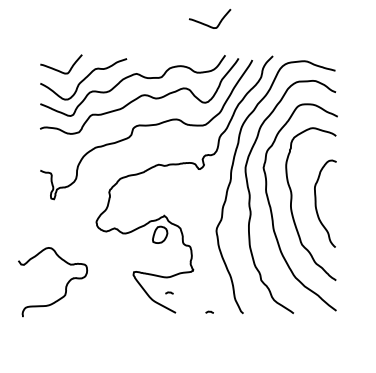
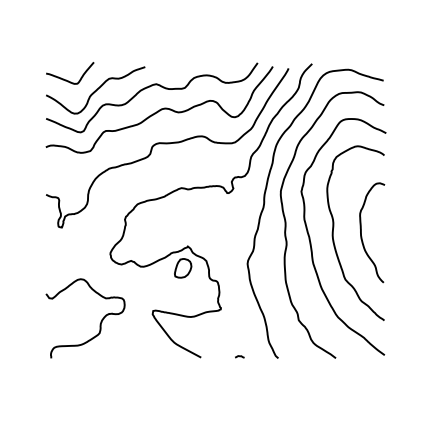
curve: (206, 24) -> (236, 27), removed
curve: (65, 287) -> (99, 324), moved
curve: (169, 292) -> (193, 334), removed

